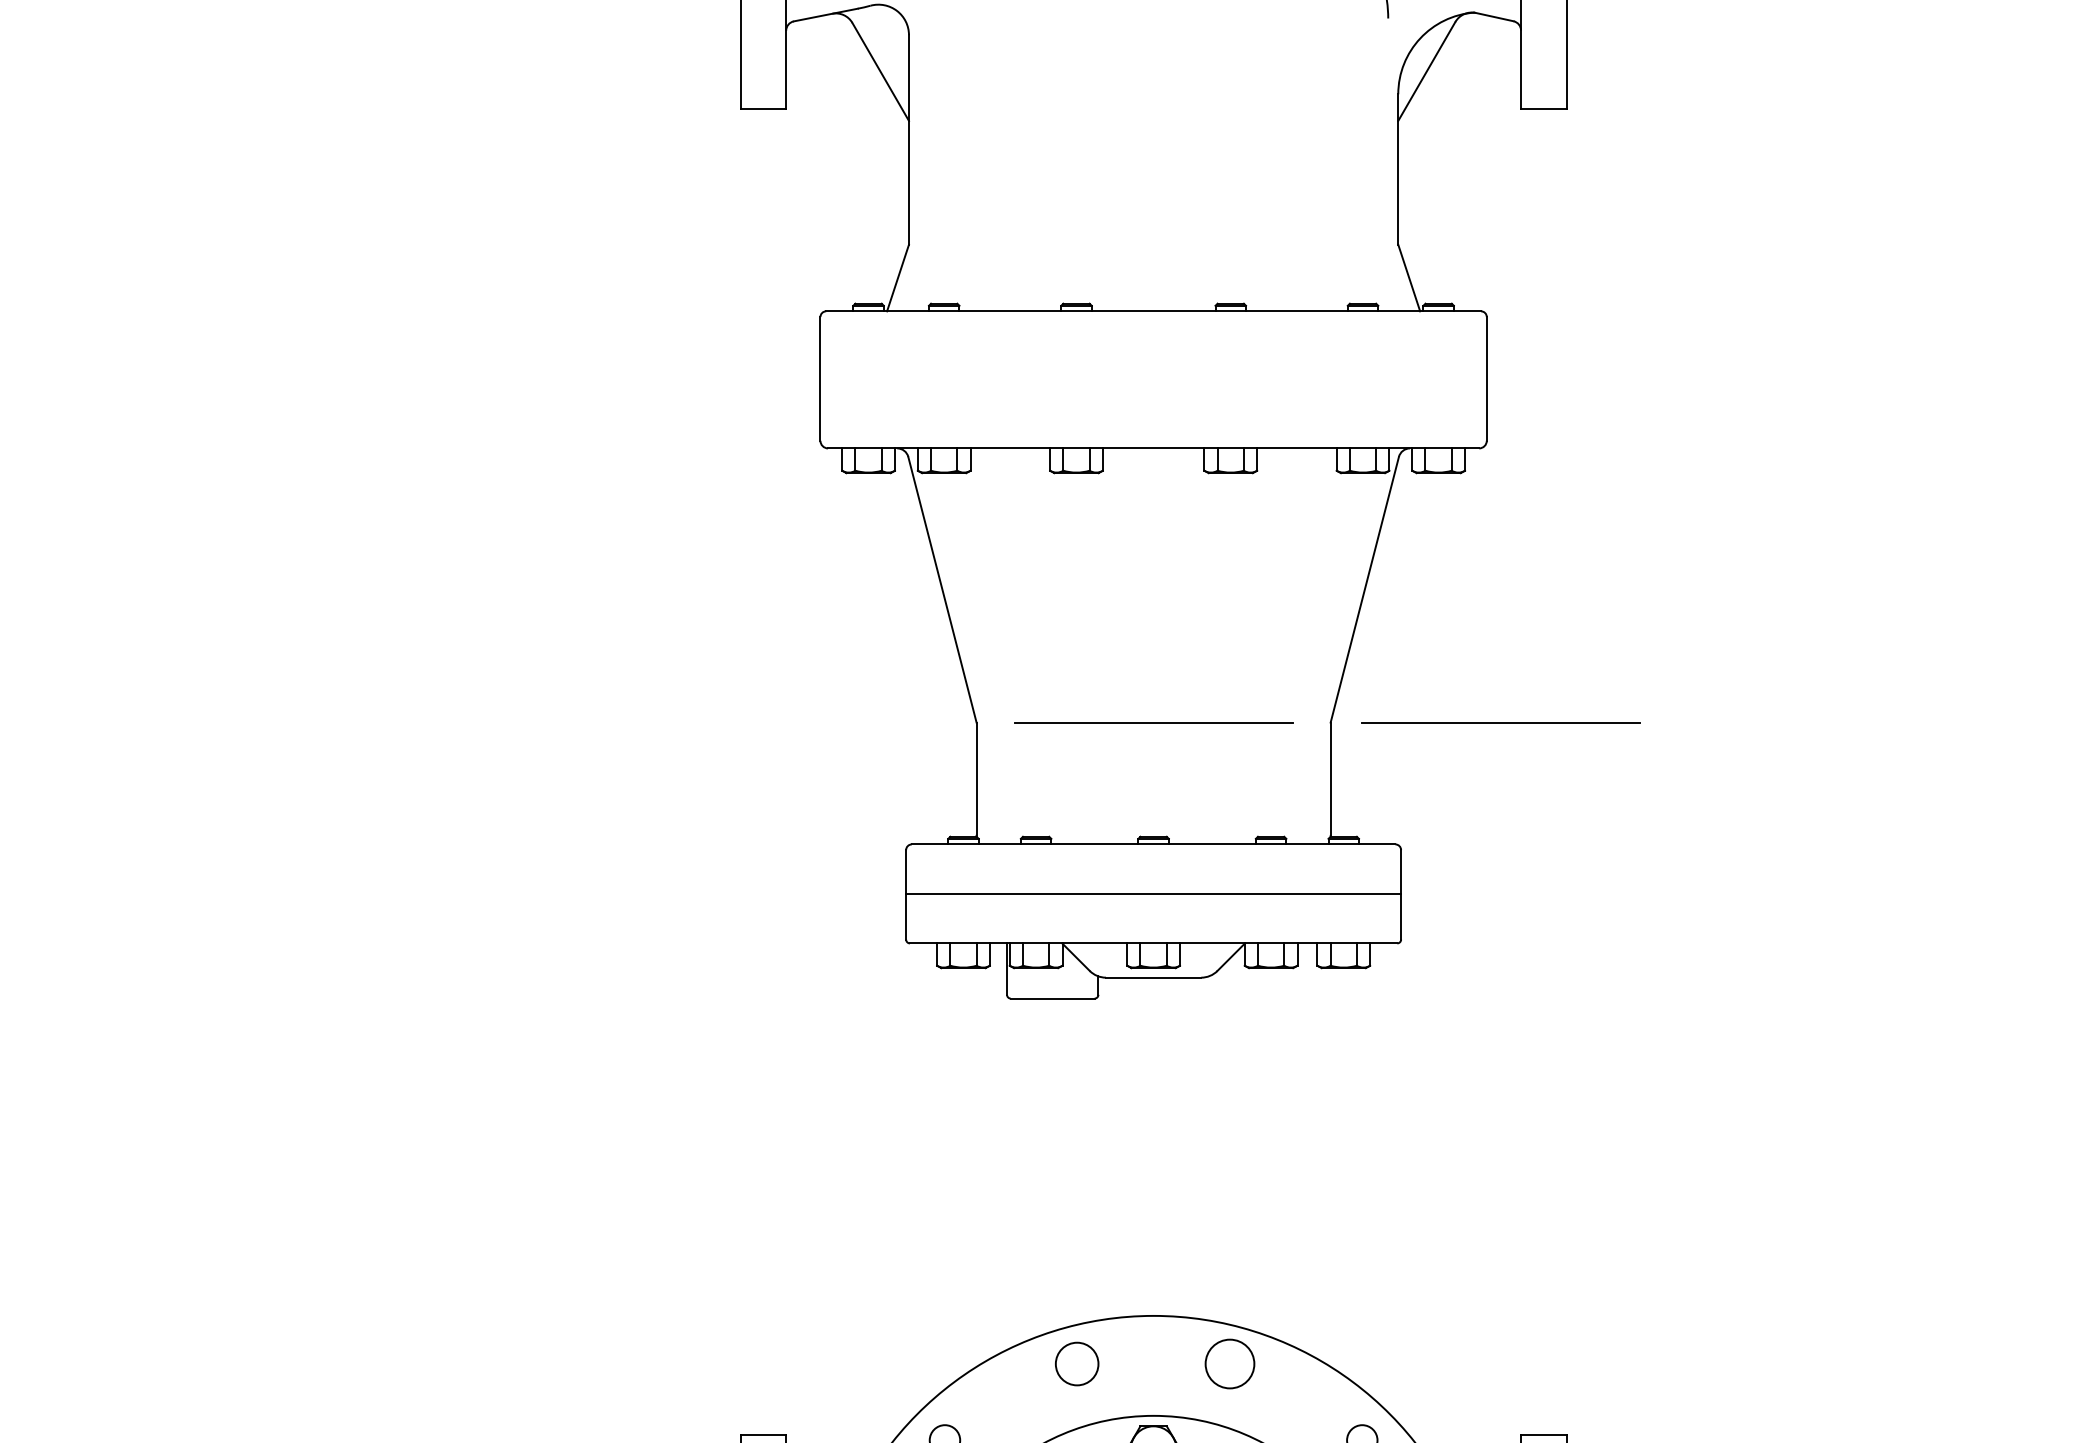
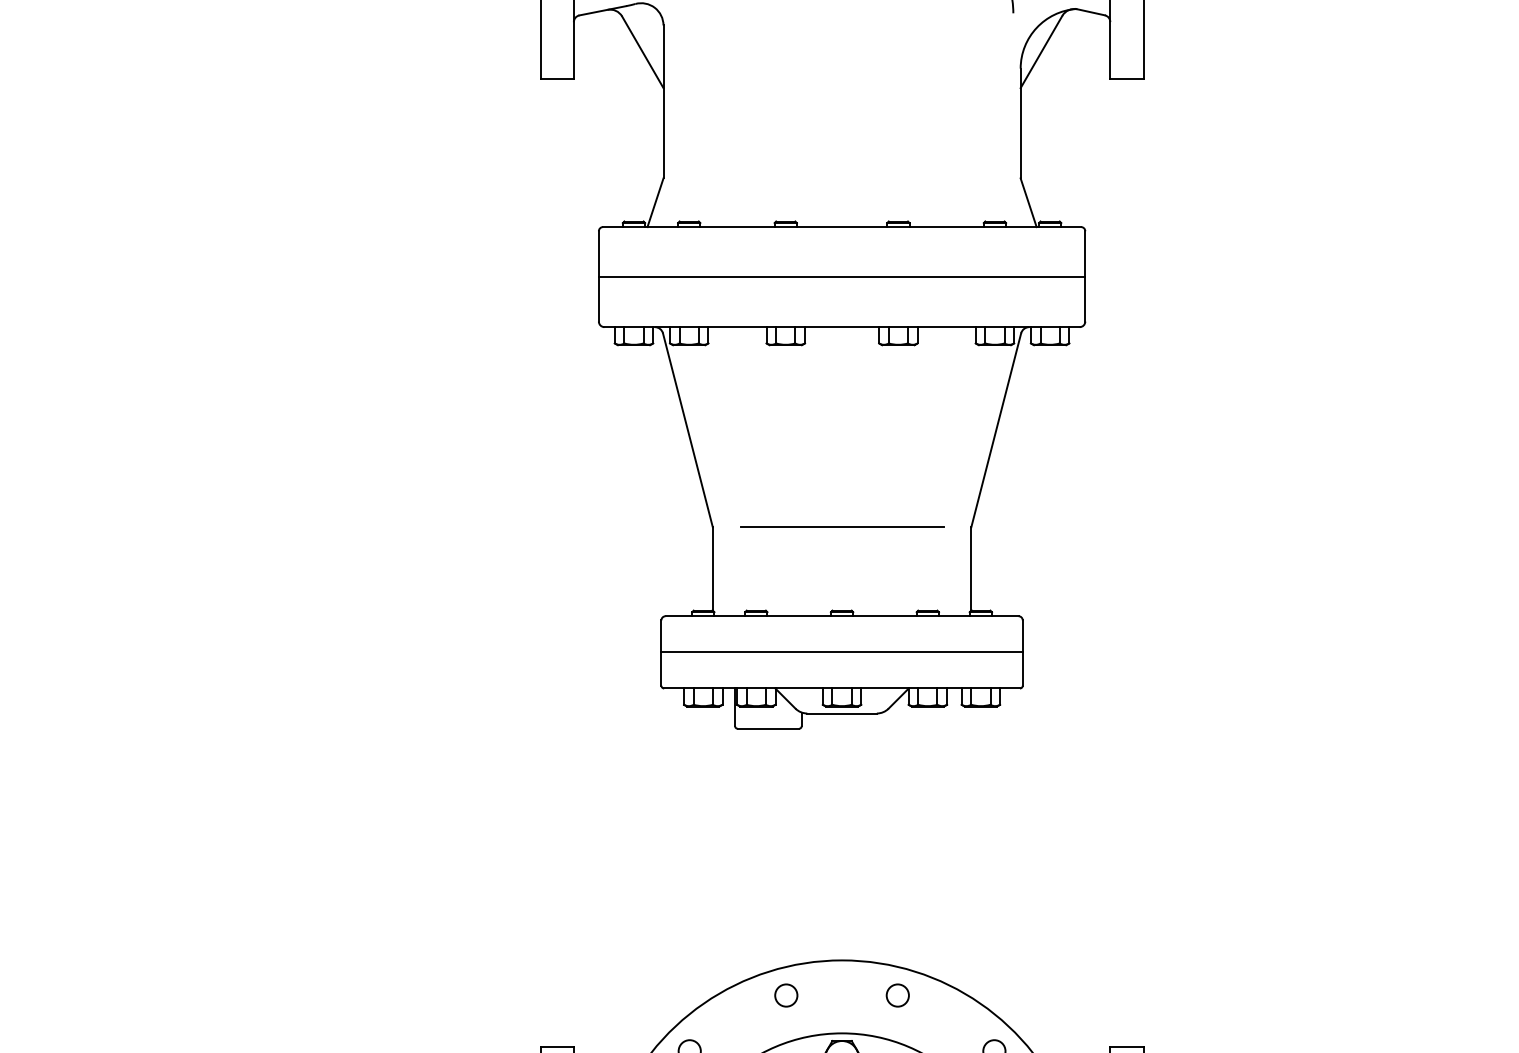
line: (1153, 379) -> (841, 276), added
line: (1500, 722) -> (1095, 527), removed
circle: (1077, 1363) -> (786, 995), size x0.71
circle: (1229, 1363) -> (897, 995), size x0.62

